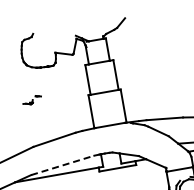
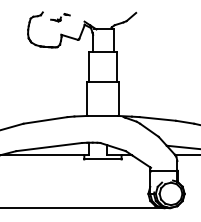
part: (32, 100) -> (60, 17), moved
line: (63, 165) -> (49, 147), dashed -> solid

